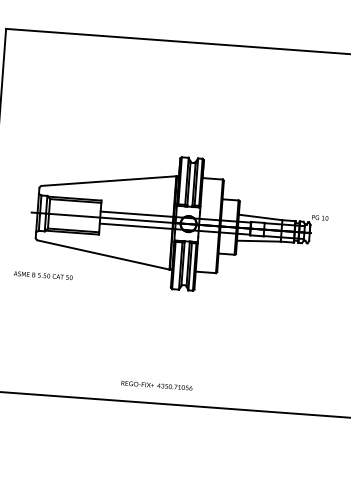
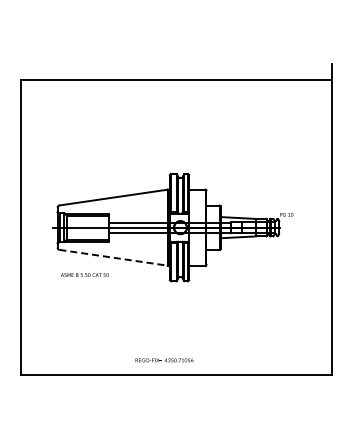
line: (103, 254) -> (113, 257), solid -> dashed
text: (42, 274) -> (84, 274), moved

